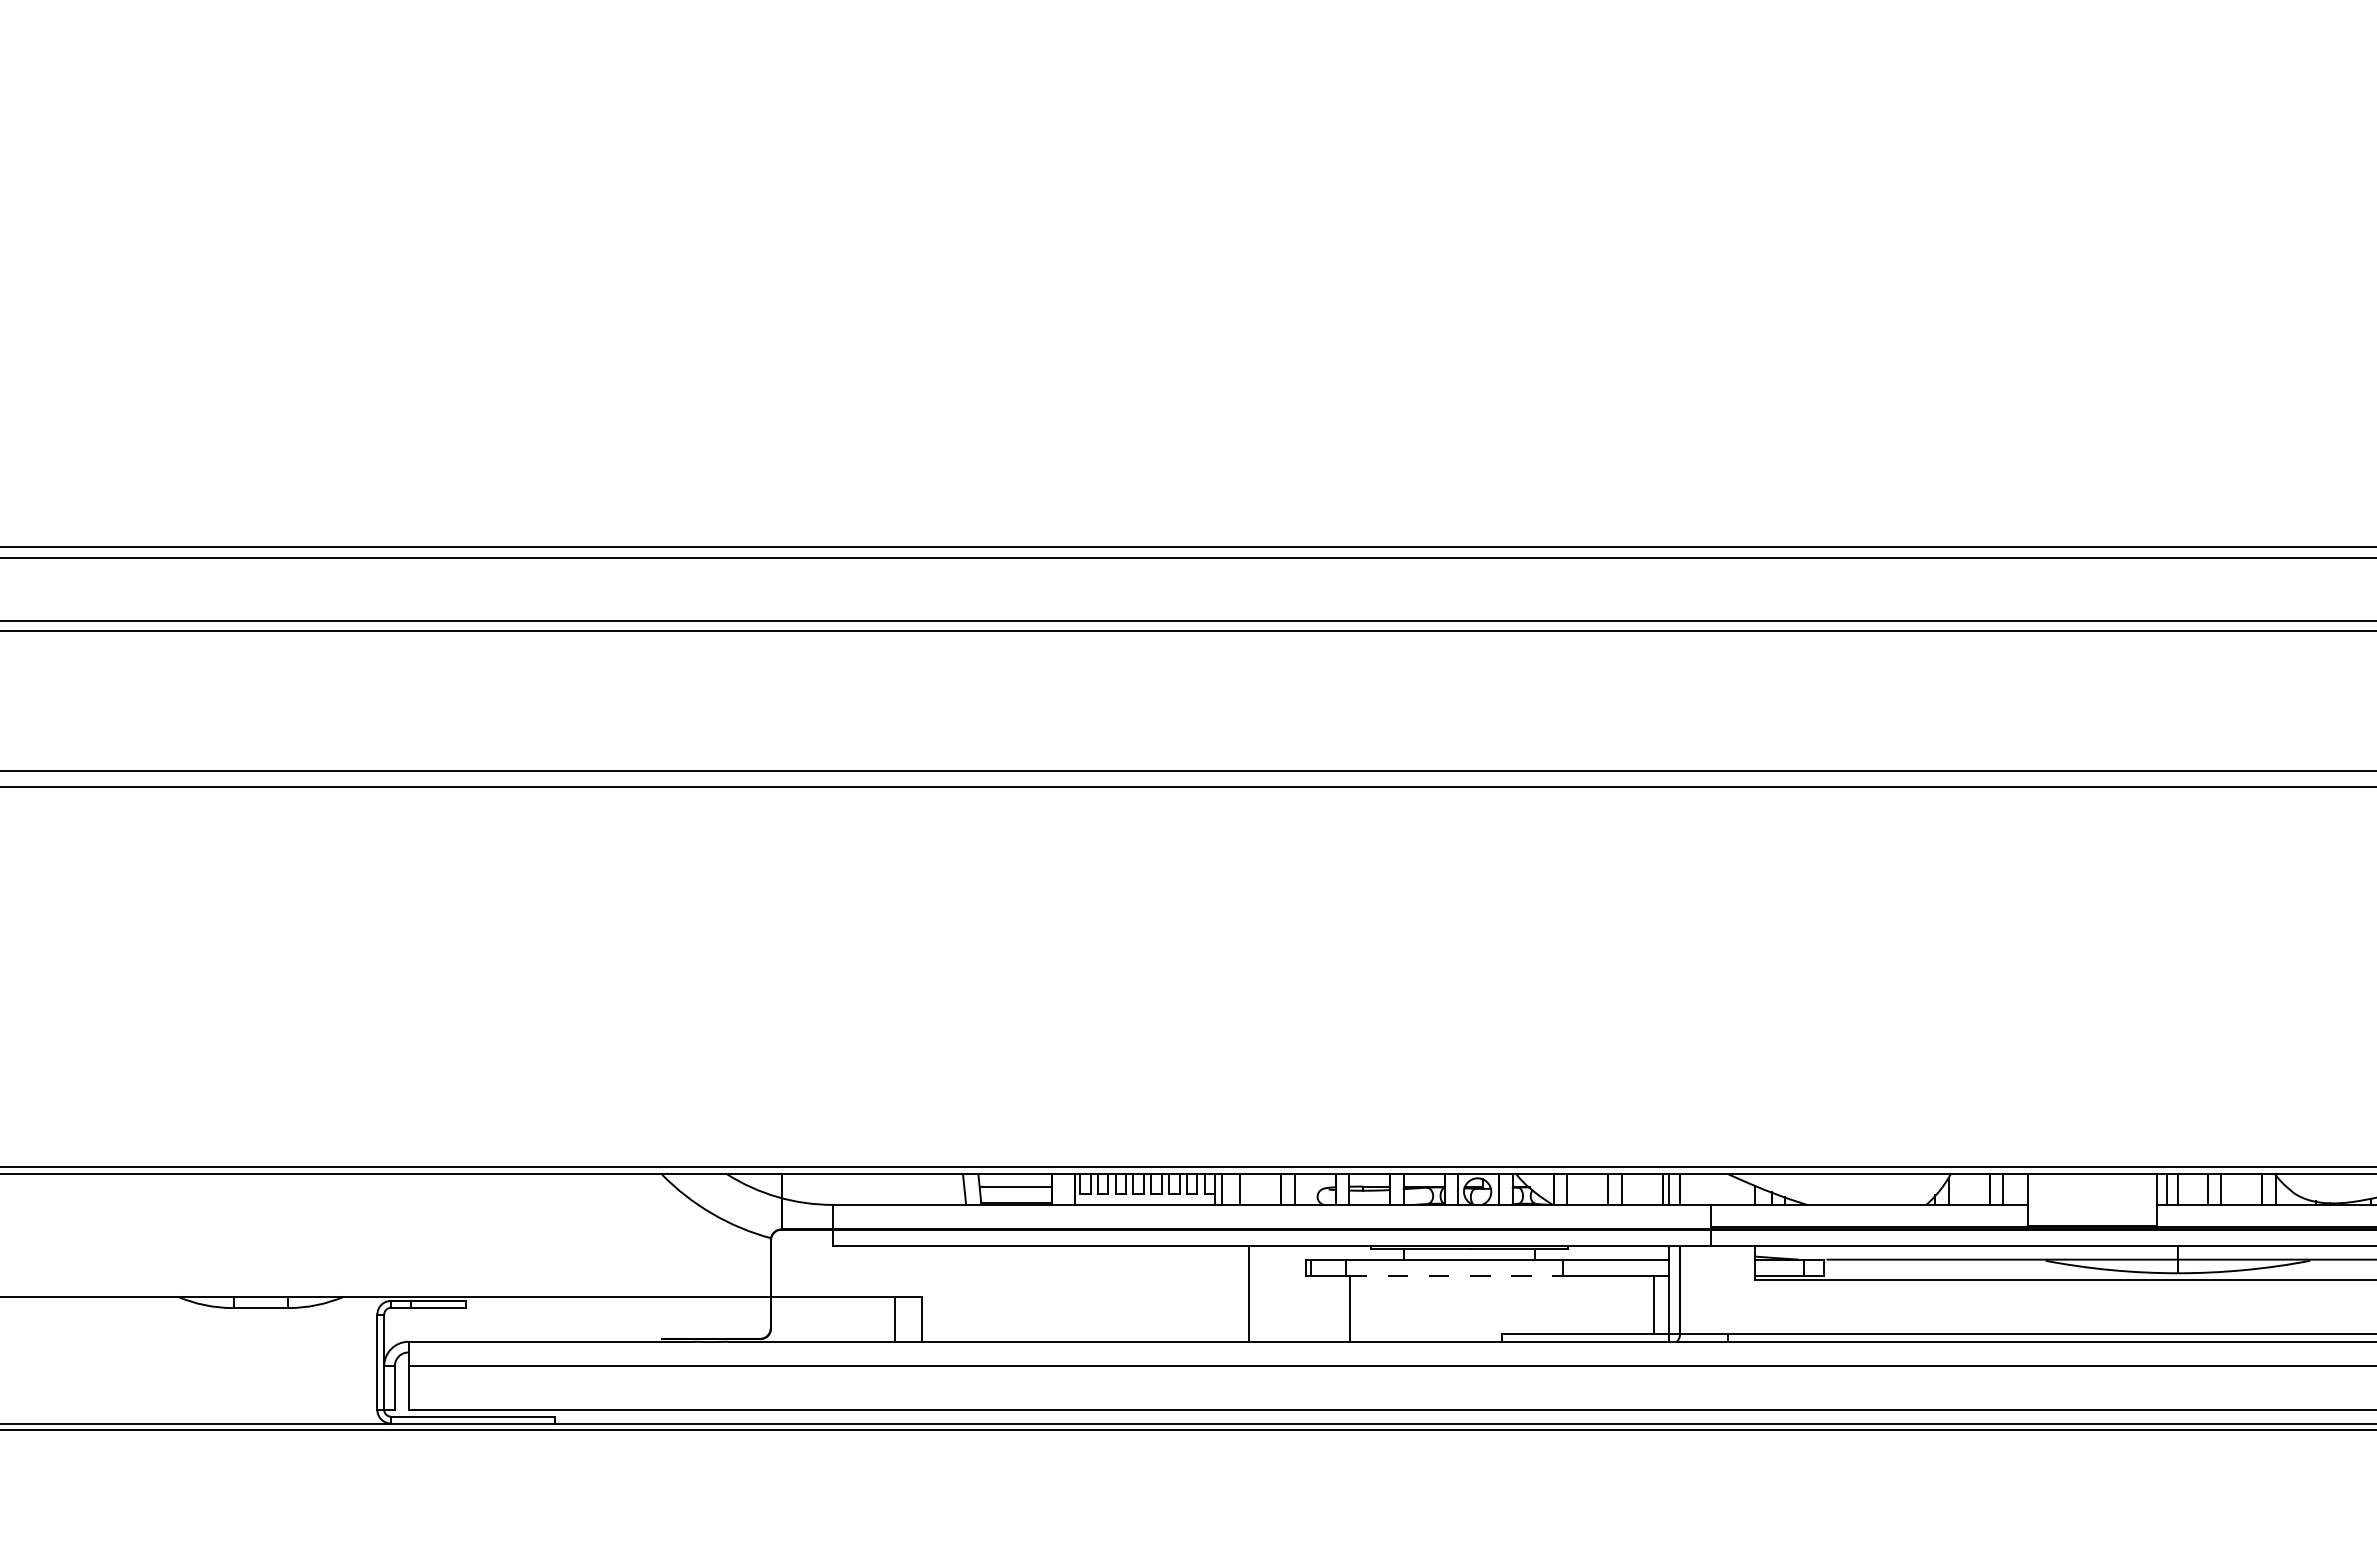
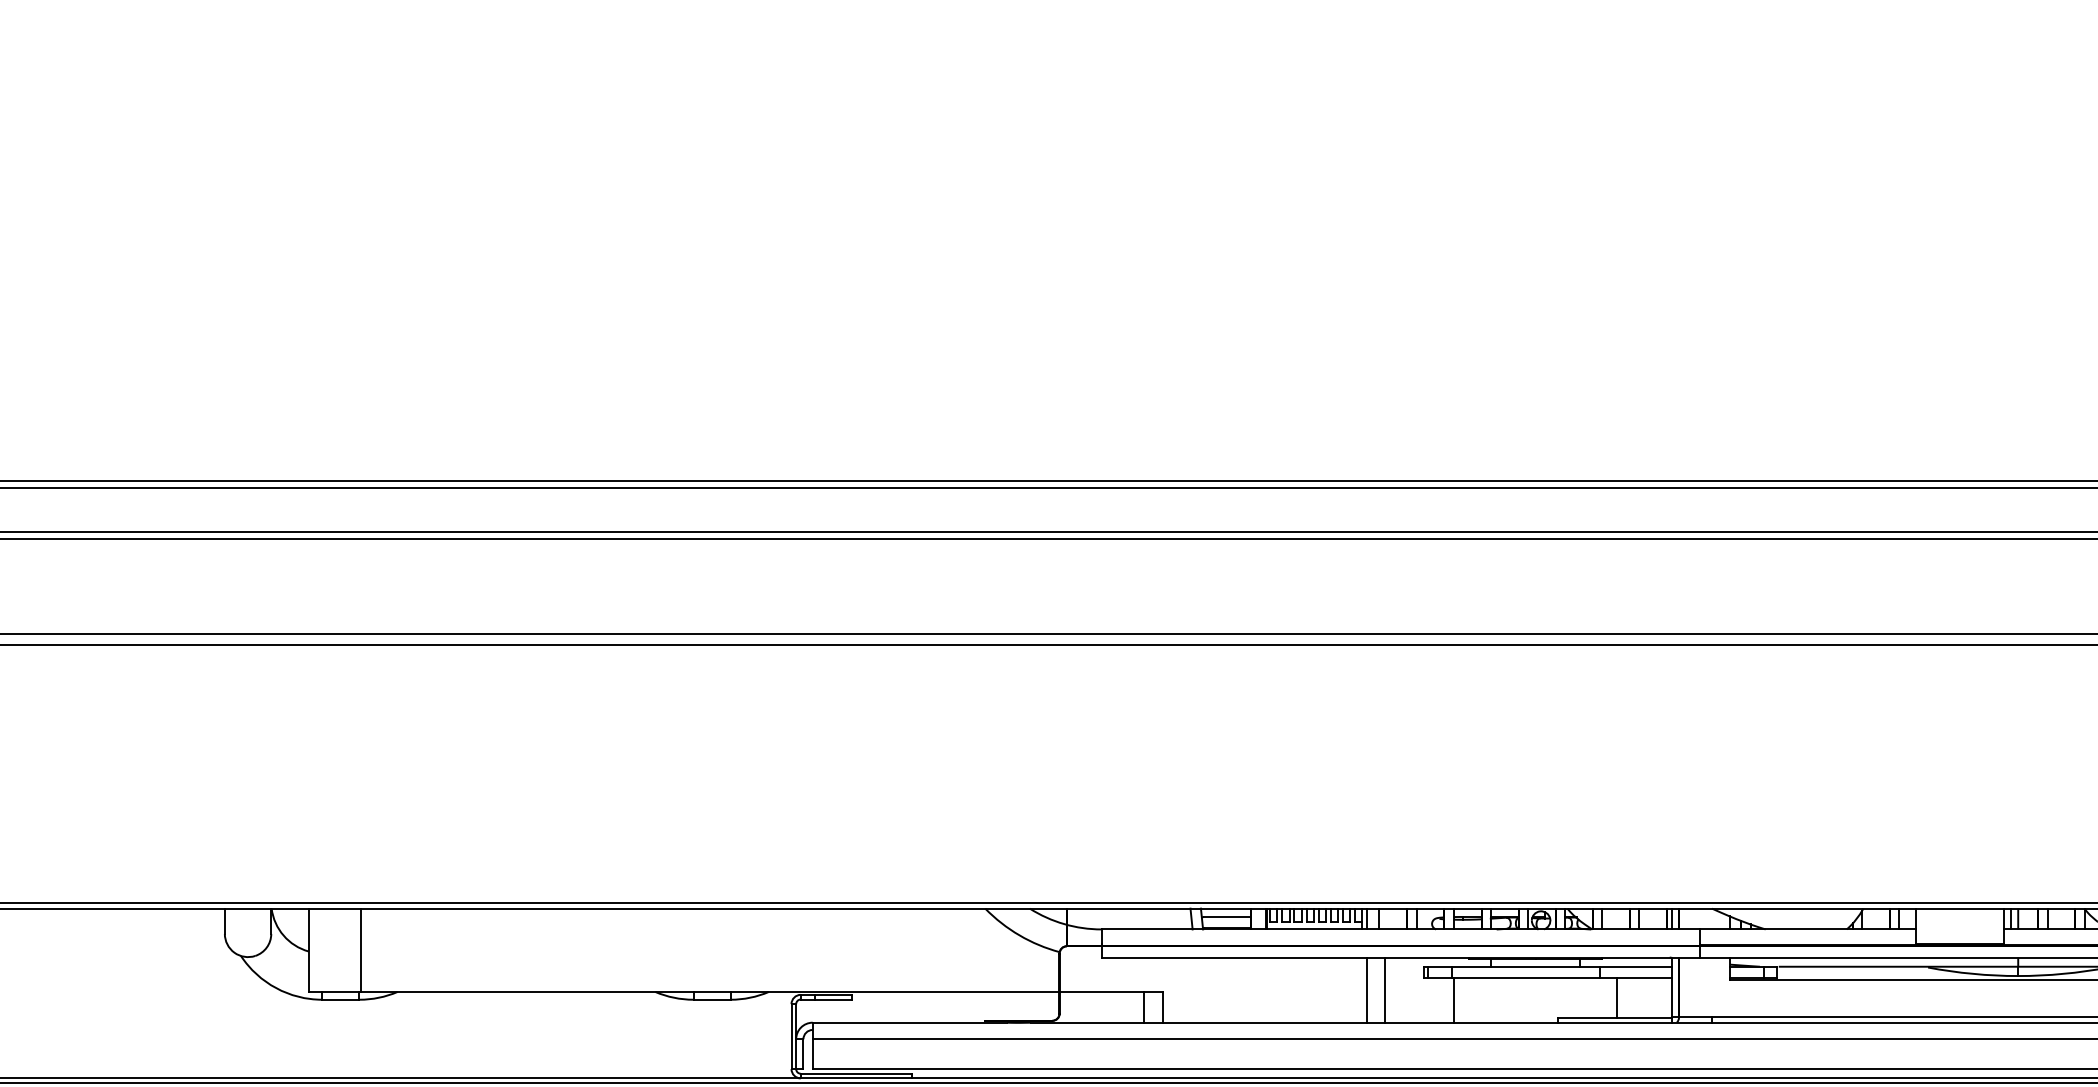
line: (1454, 1275) -> (1525, 977), dashed -> solid
line: (1221, 1293) -> (1366, 989), added
line: (1654, 1304) -> (1617, 997), moved

